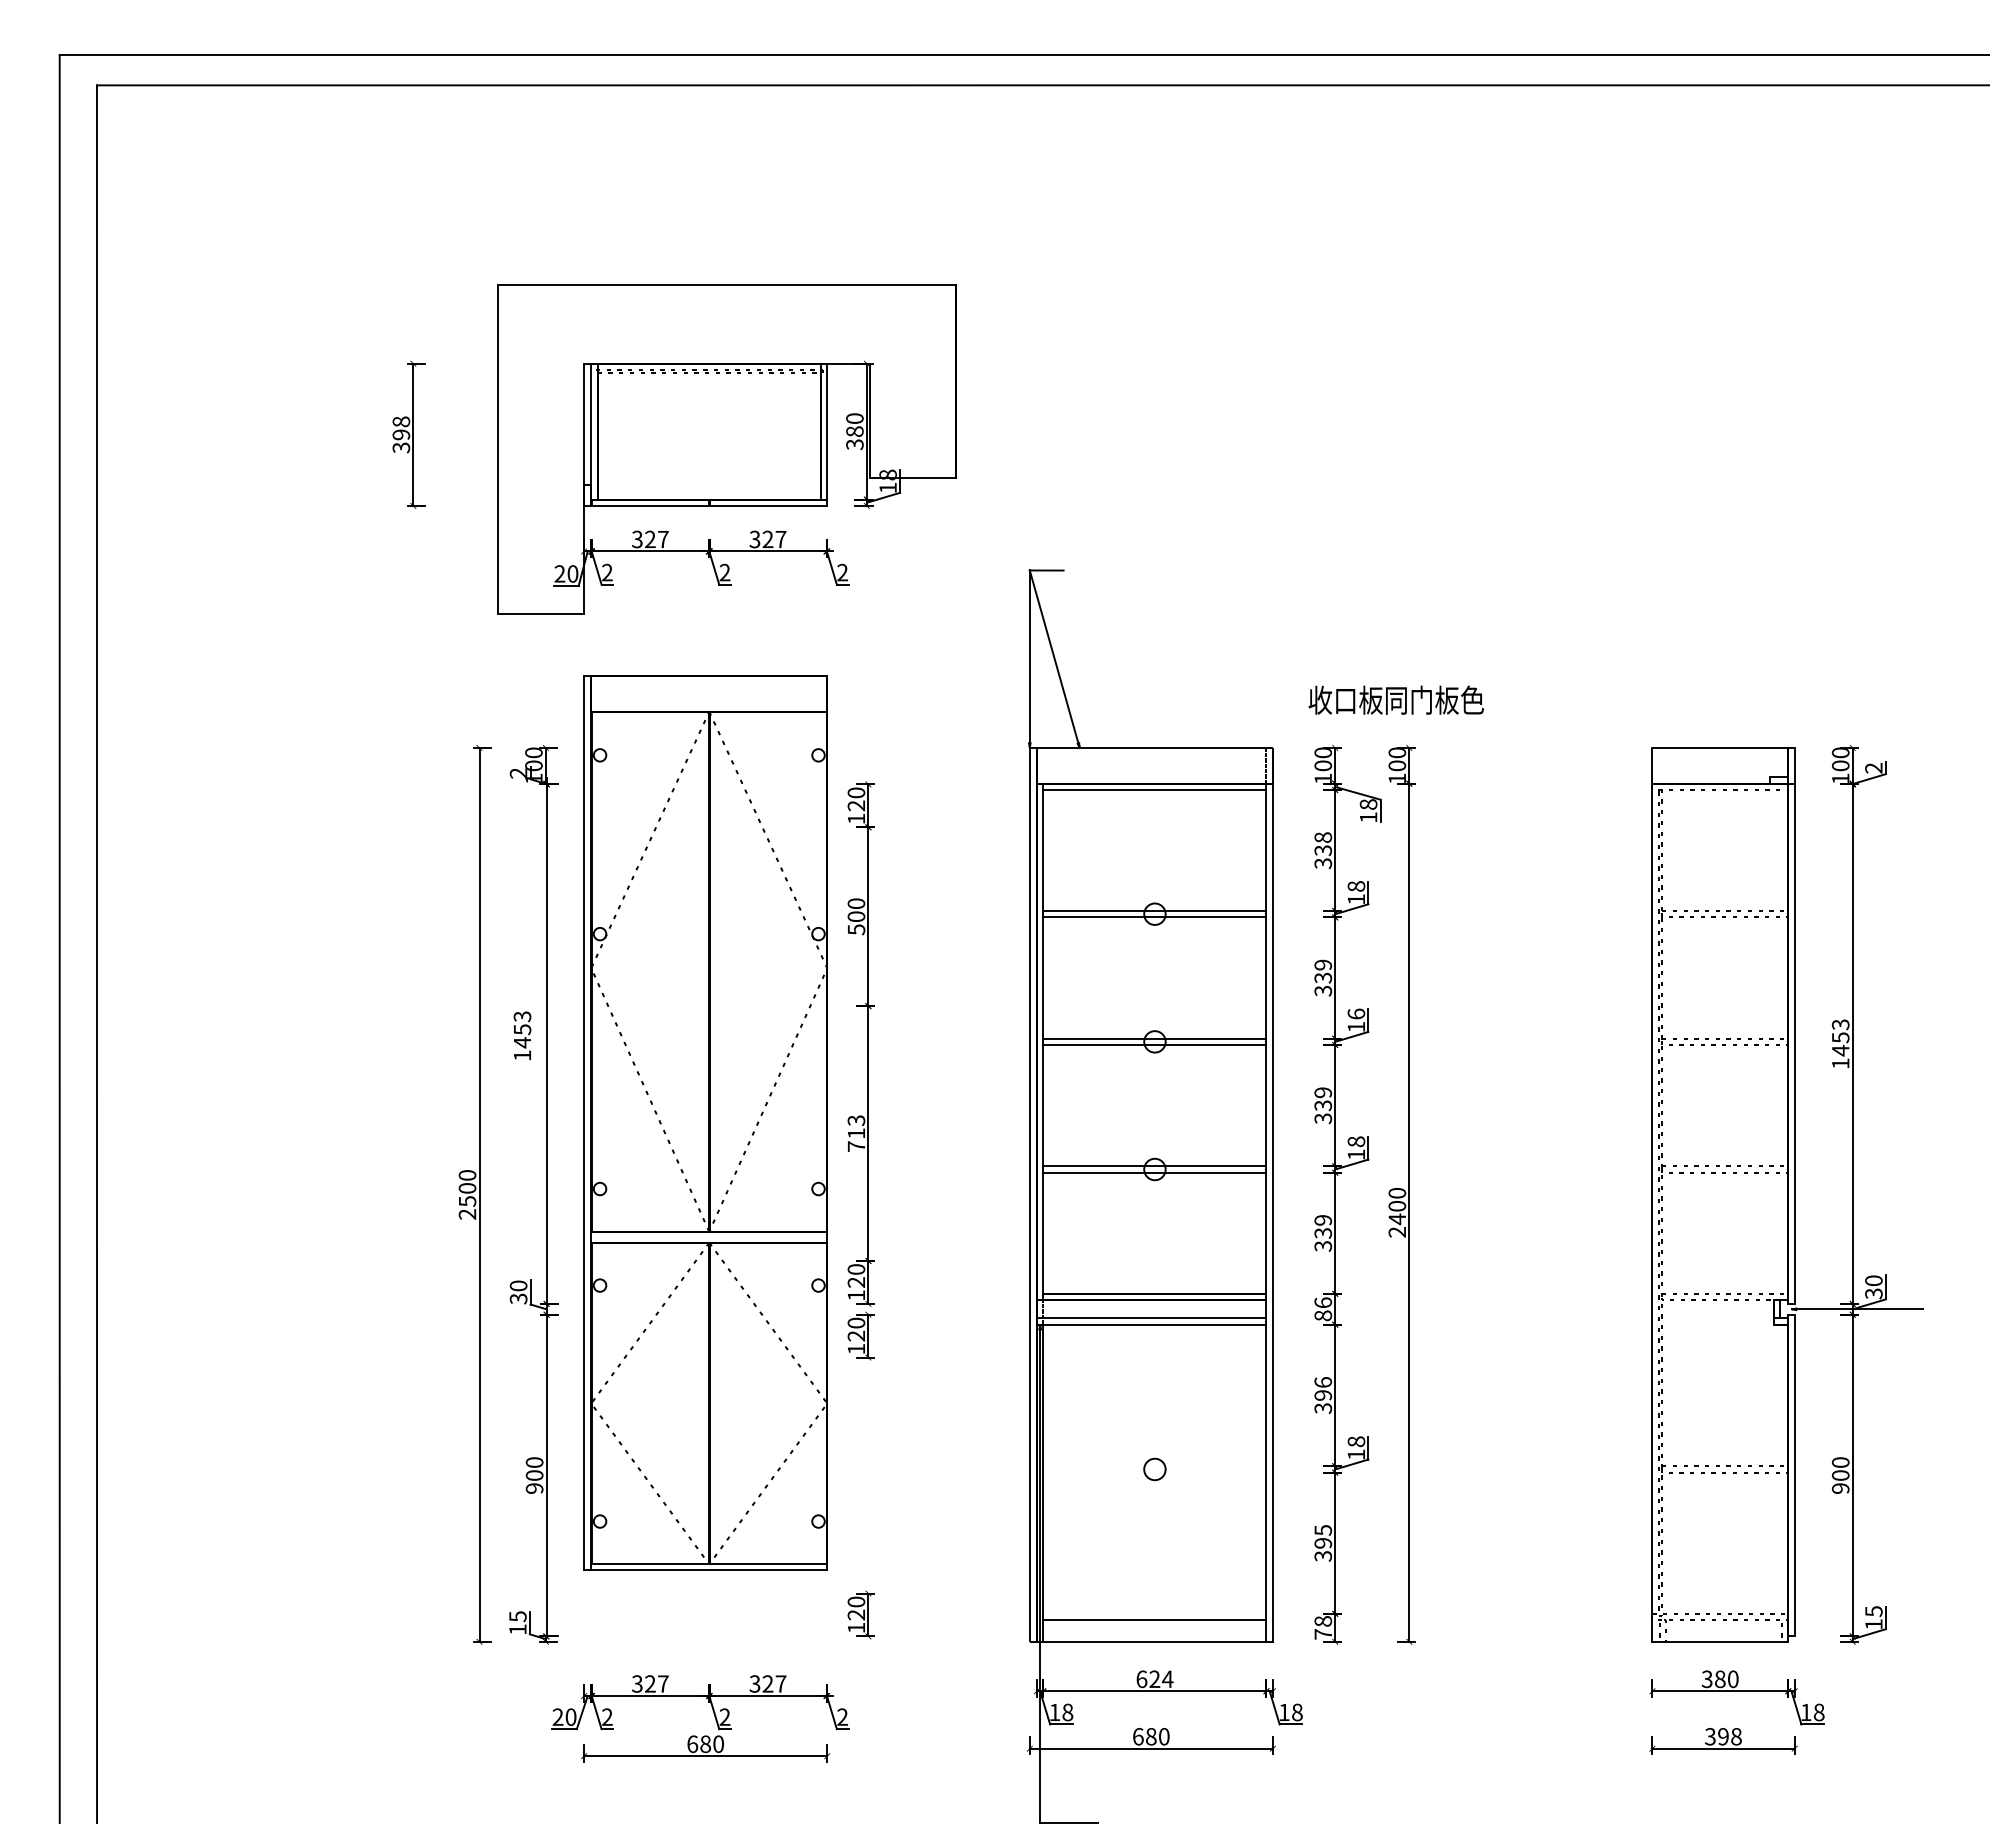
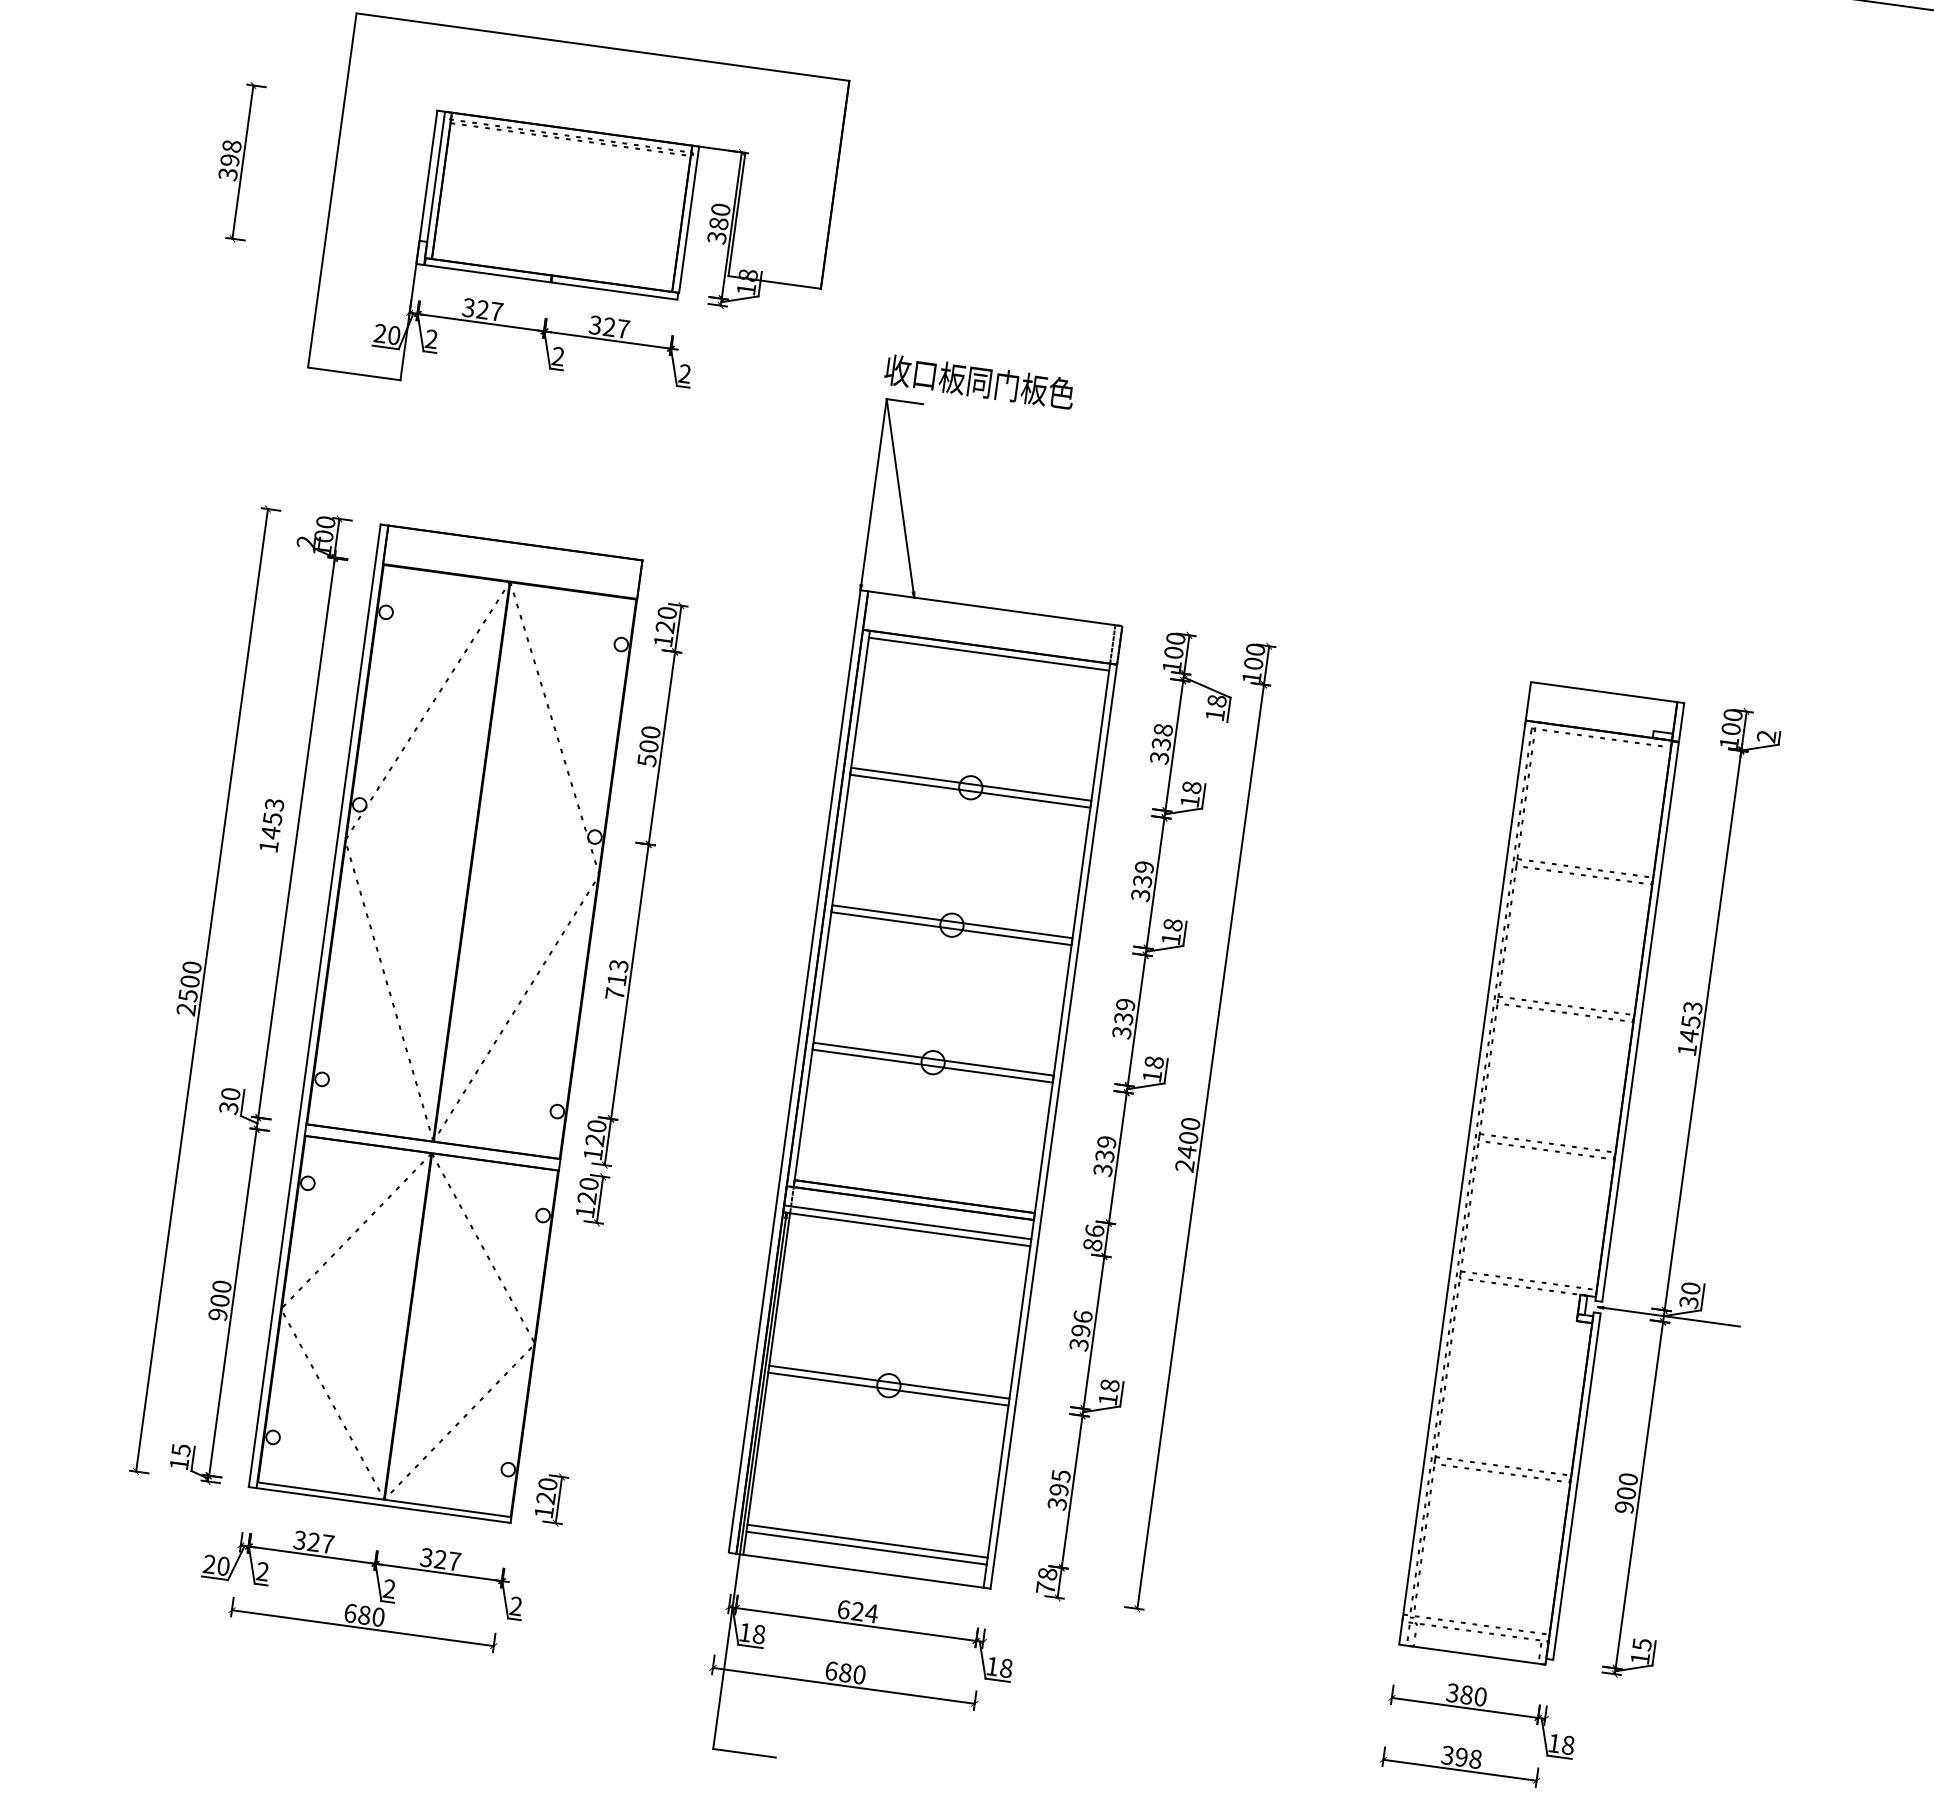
text: (1395, 699) -> (978, 381), moved
text: (1356, 1013) -> (1173, 924), 16 -> 18
part: (705, 1122) -> (445, 1023), moved
line: (1154, 1466) -> (888, 1382), added
line: (1154, 1472) -> (887, 1388), added
line: (1154, 1613) -> (867, 1540), added

